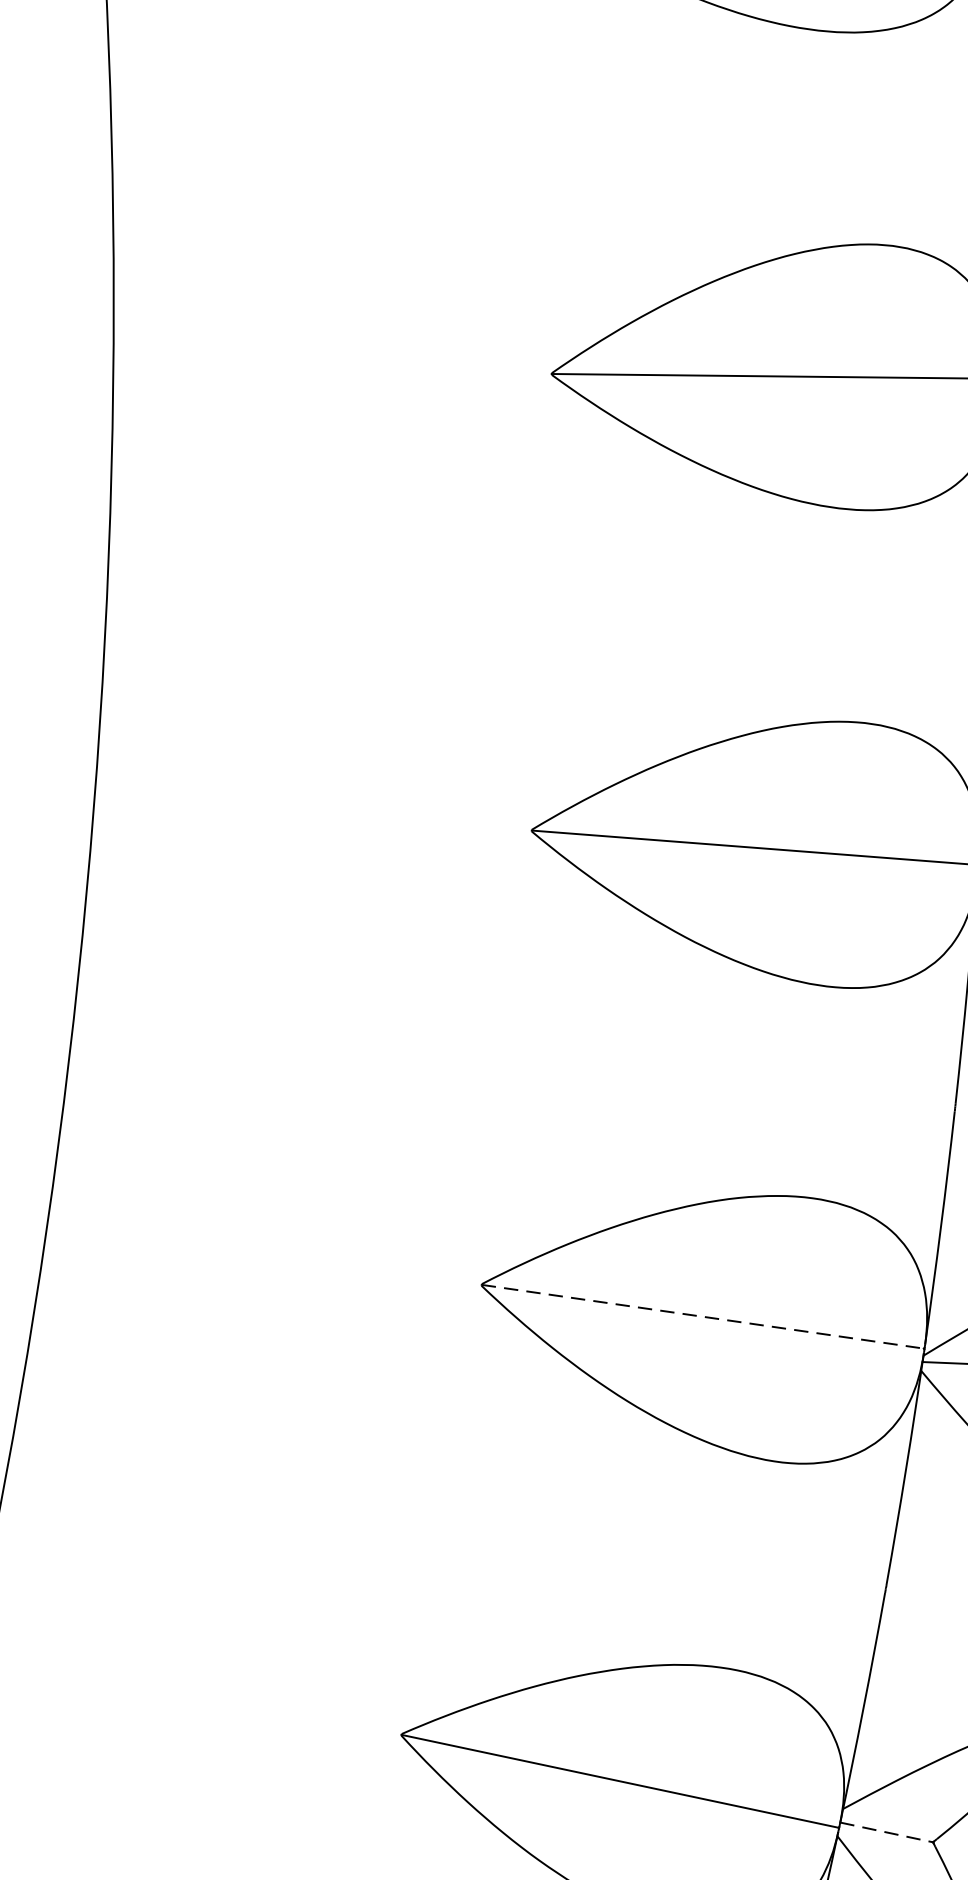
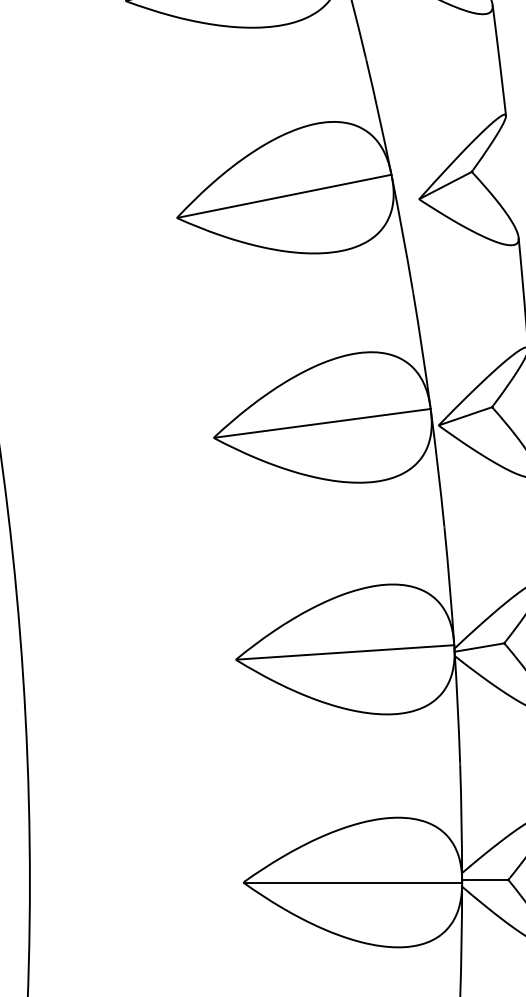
line: (703, 1316) -> (345, 652), dashed -> solid
line: (887, 1831) -> (485, 879), dashed -> solid

